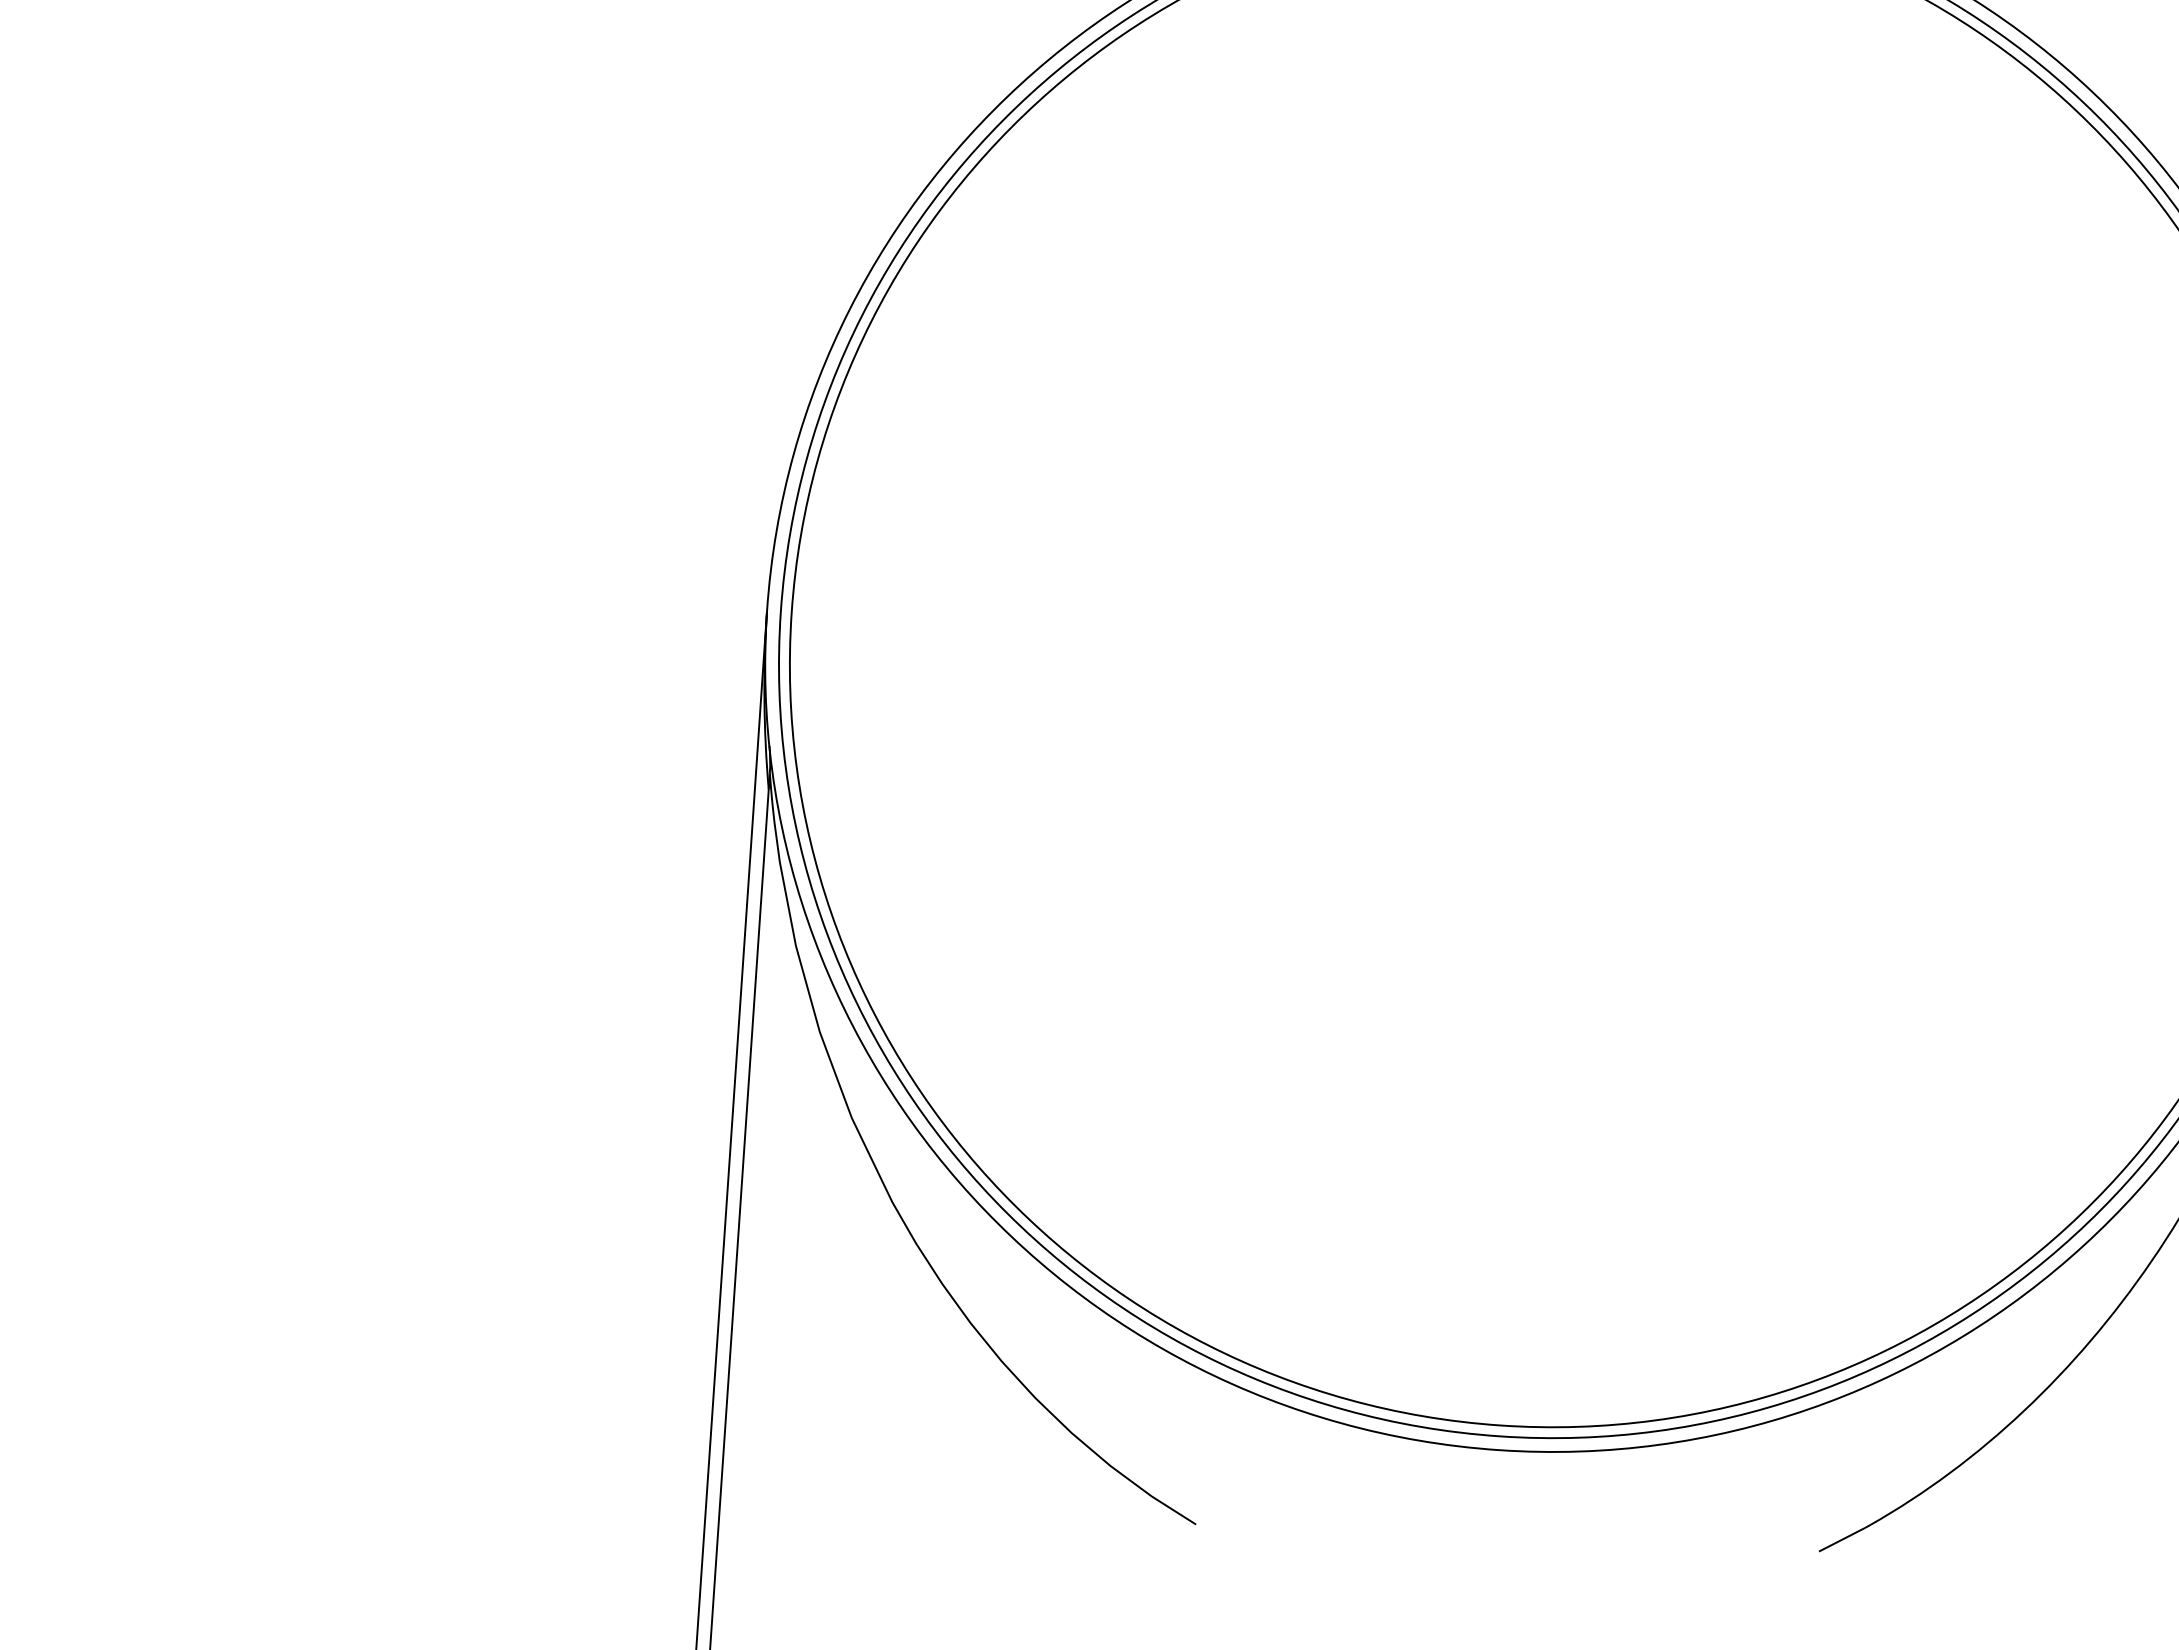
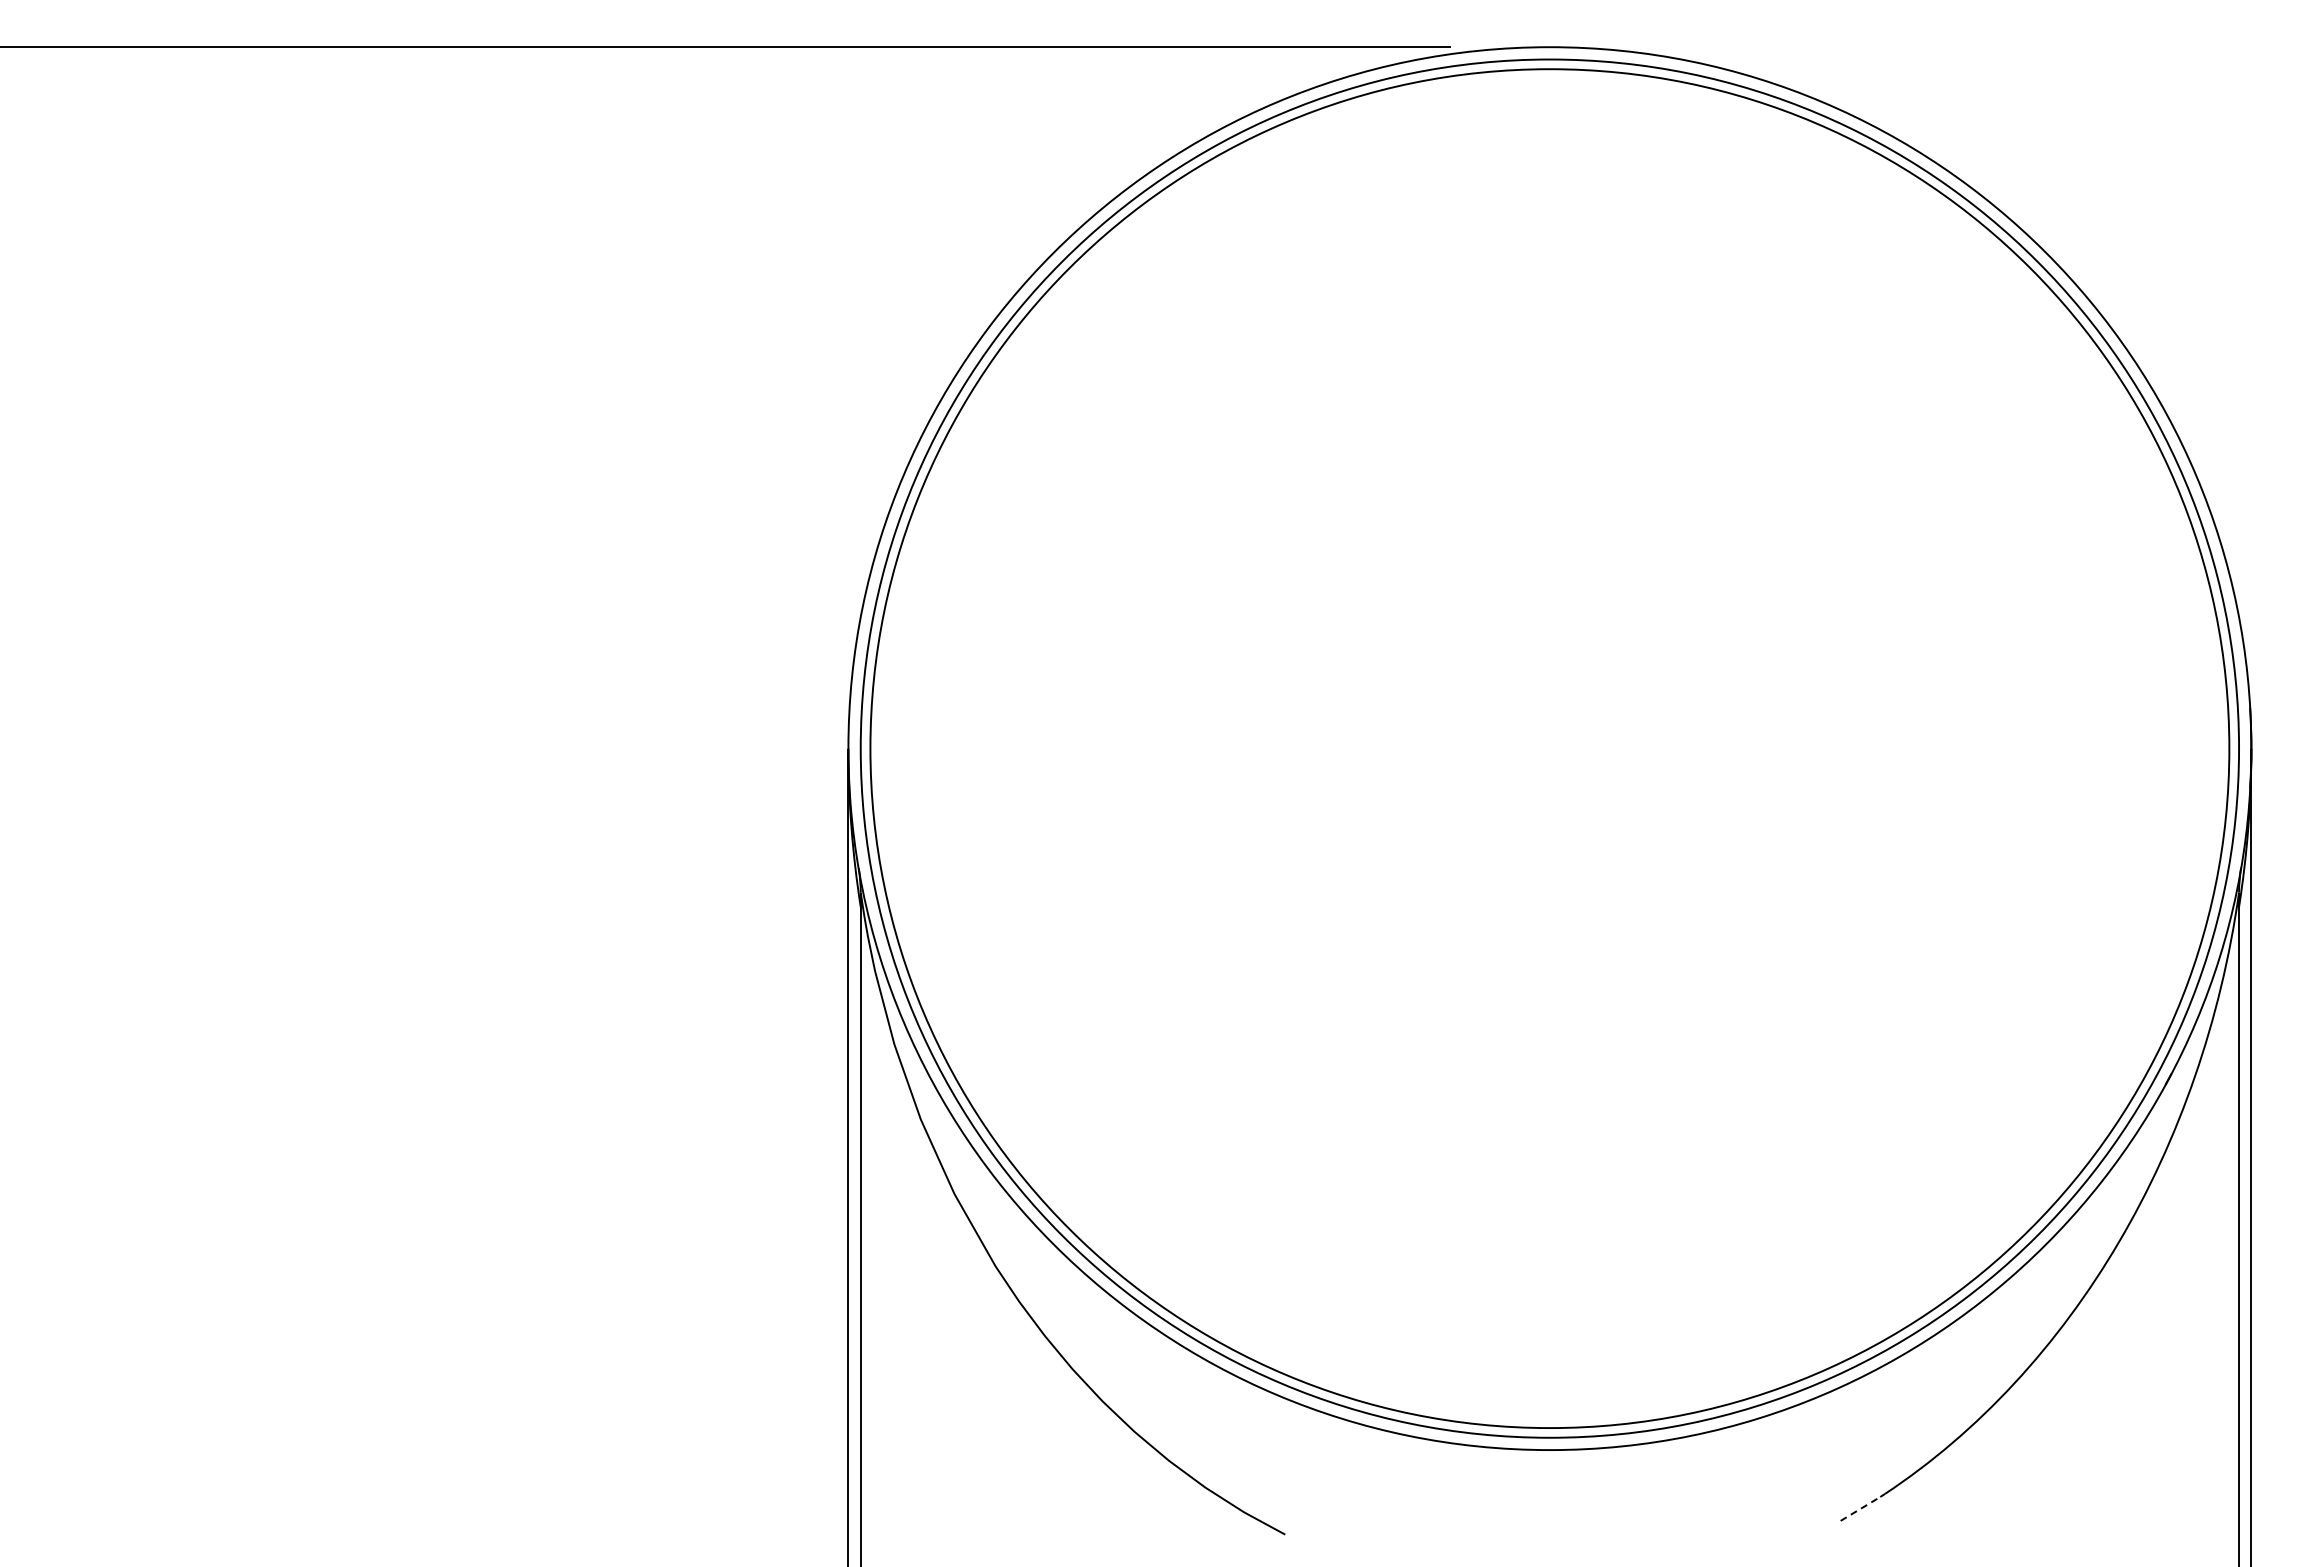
line: (1842, 1539) -> (1860, 1508), solid -> dashed

